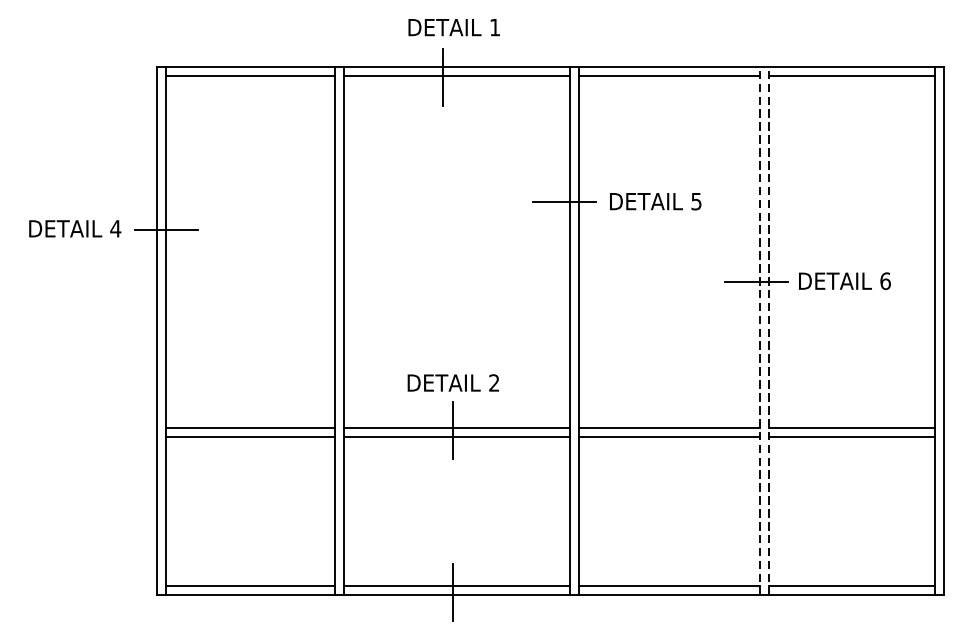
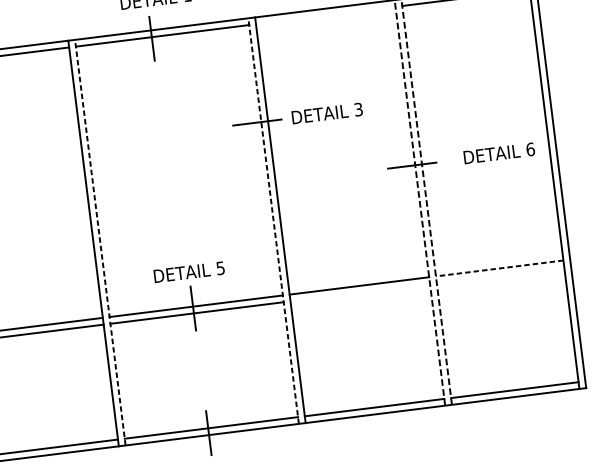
line: (669, 75) -> (325, 15), removed
text: (696, 200) -> (358, 108), 5 -> 3
text: (844, 280) -> (498, 152), moved
line: (344, 330) -> (100, 242), solid -> dashed
line: (569, 330) -> (273, 220), solid -> dashed
text: (494, 382) -> (220, 267), 2 -> 5
line: (852, 427) -> (500, 268), solid -> dashed
line: (669, 436) -> (360, 292), removed
line: (852, 436) -> (500, 275), removed

